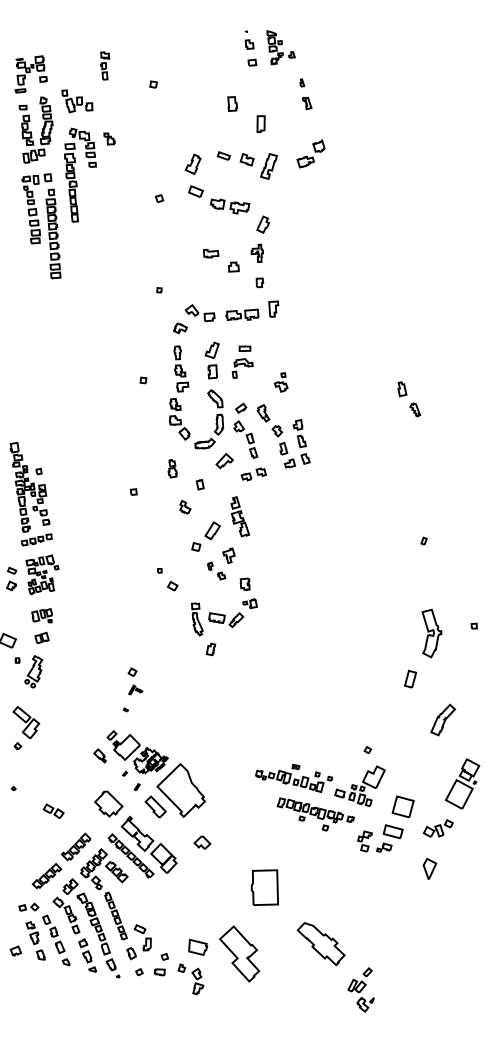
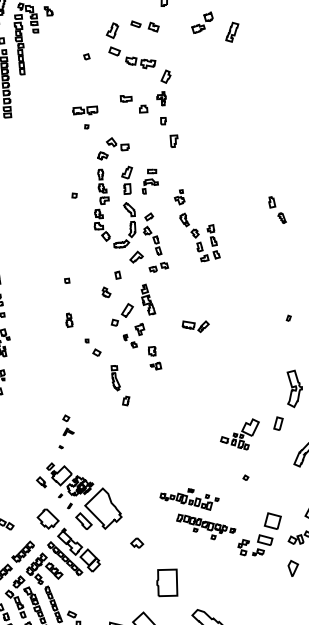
part: (268, 166) -> (231, 32), moved
part: (242, 314) -> (85, 110), moved
part: (283, 436) -> (199, 237), moved
part: (172, 468) -> (69, 320), moved
part: (226, 620) -> (196, 327), moved
part: (359, 785) -> (239, 433), moved
part: (202, 842) -> (137, 543), moved

